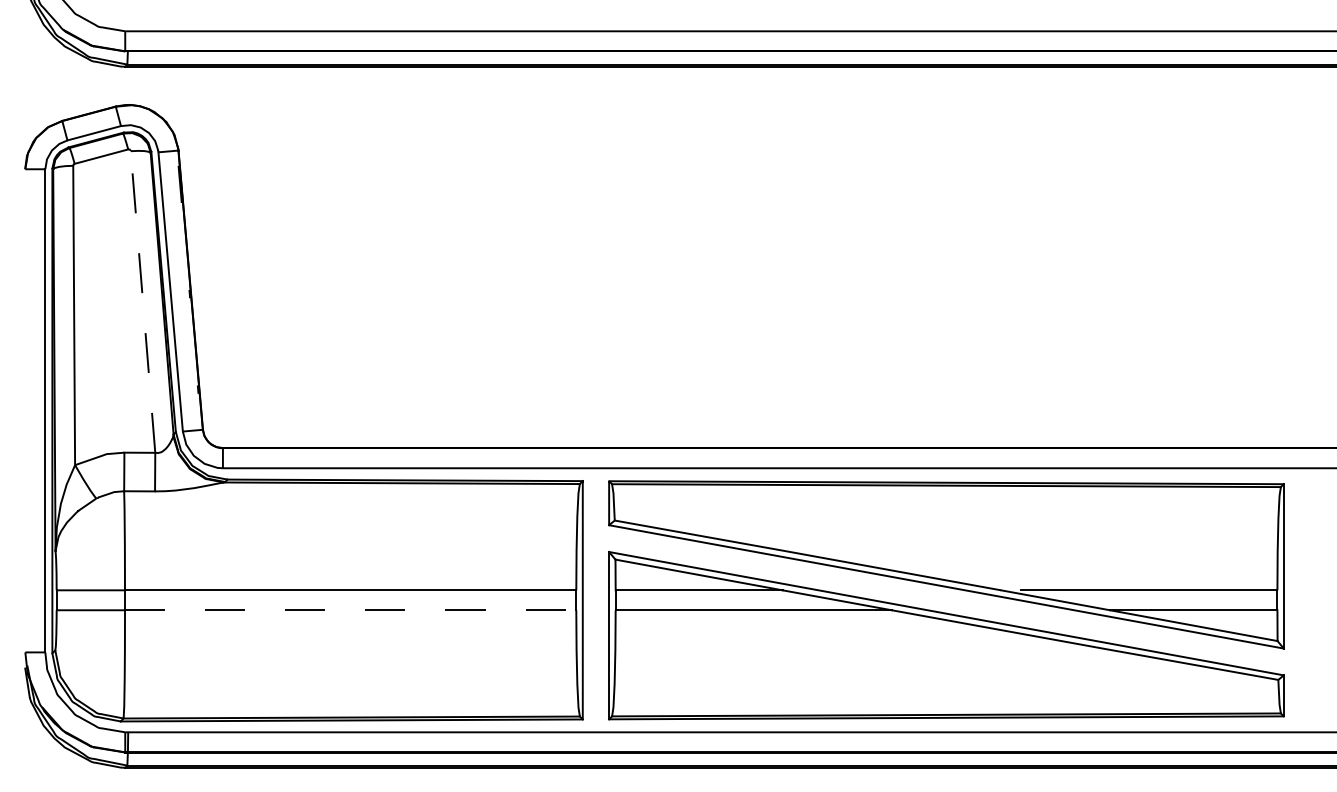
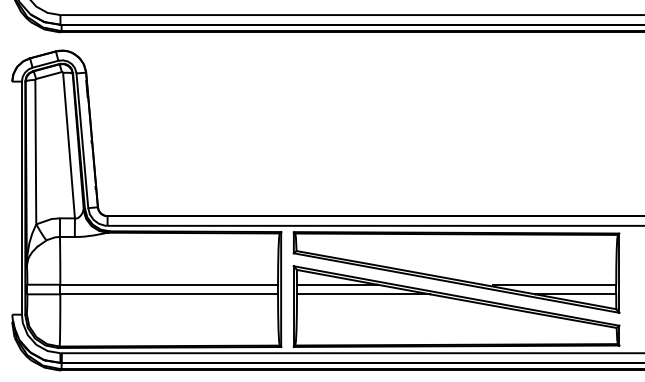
line: (143, 301) -> (69, 145), dashed -> solid
line: (351, 610) -> (169, 294), dashed -> solid

